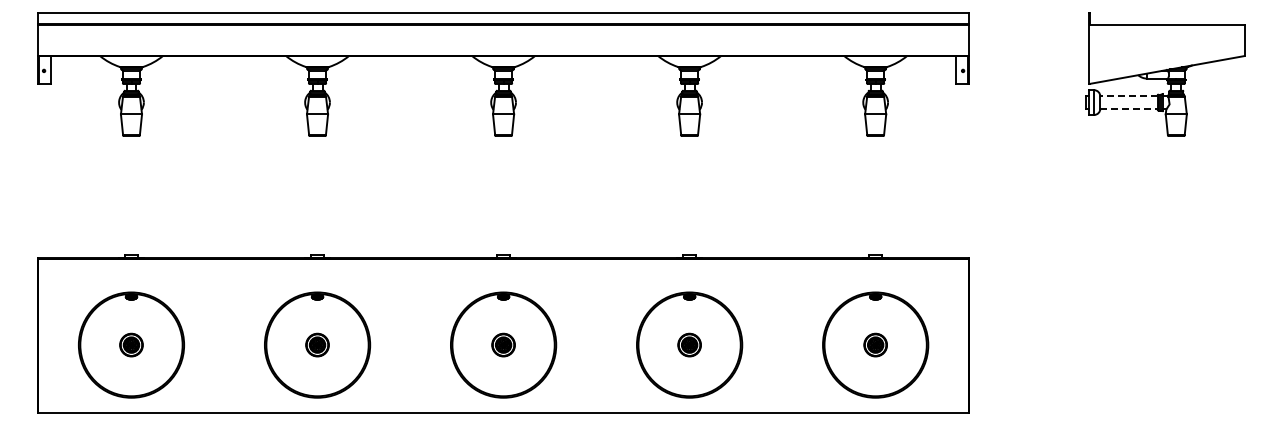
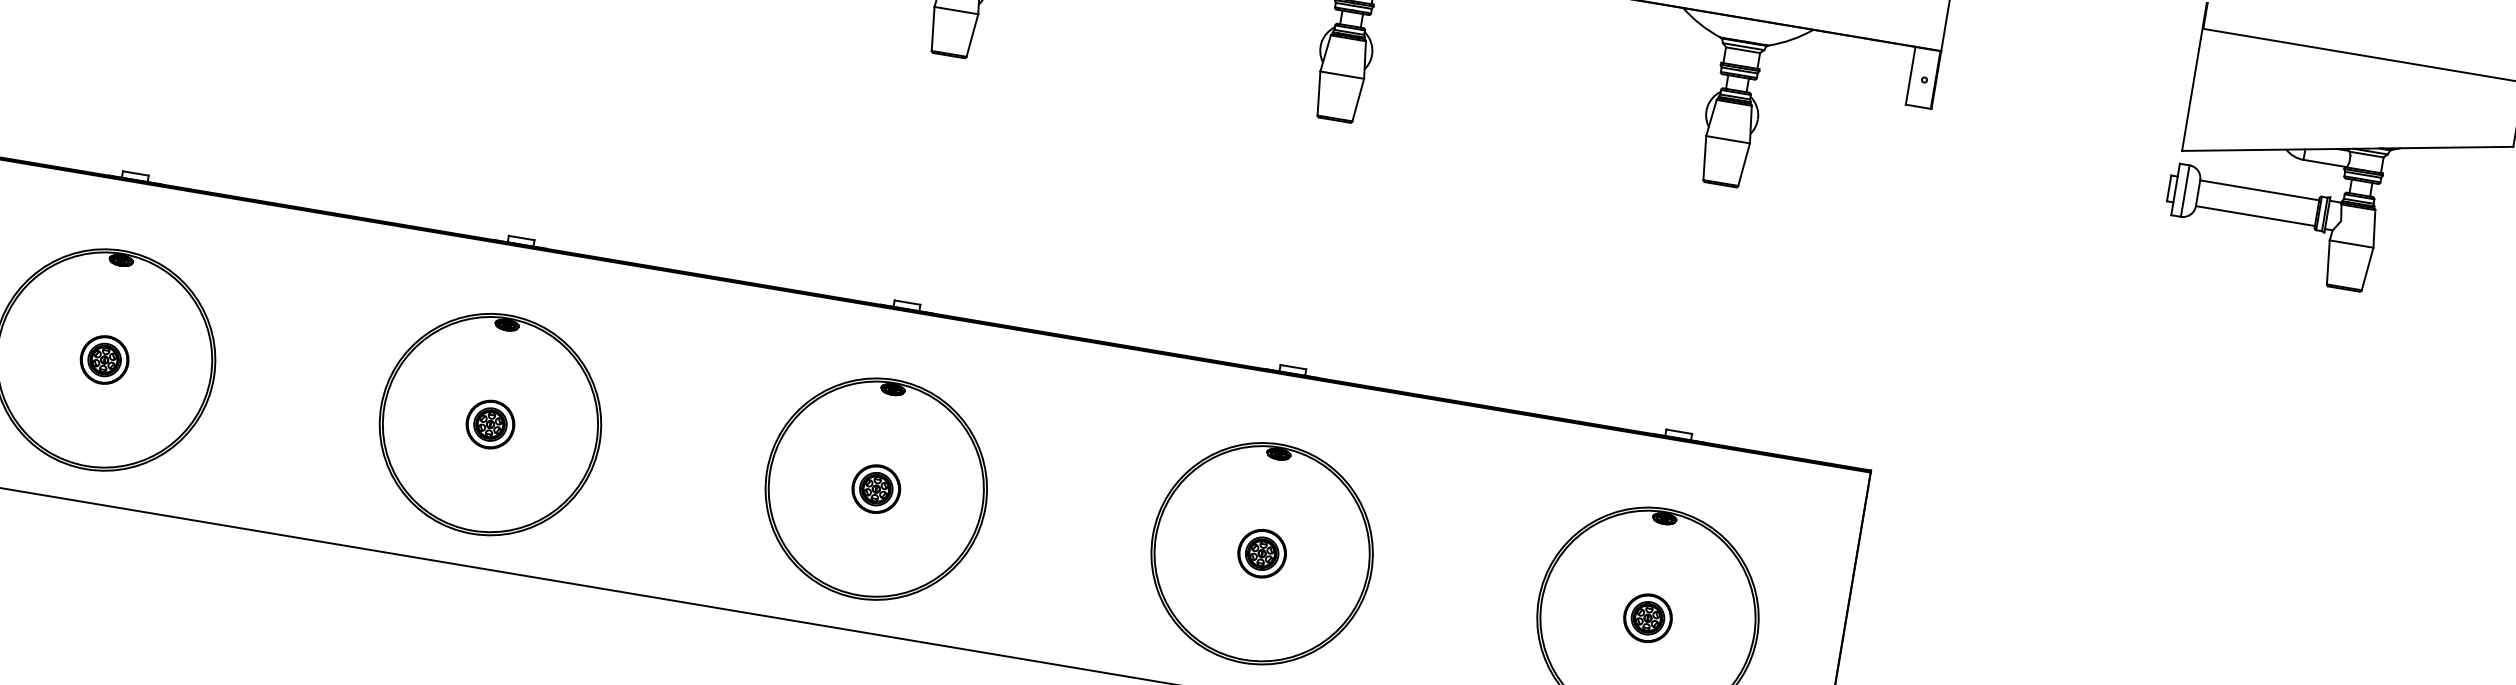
line: (1129, 96) -> (2260, 190), dashed -> solid
line: (1129, 108) -> (2256, 215), dashed -> solid

